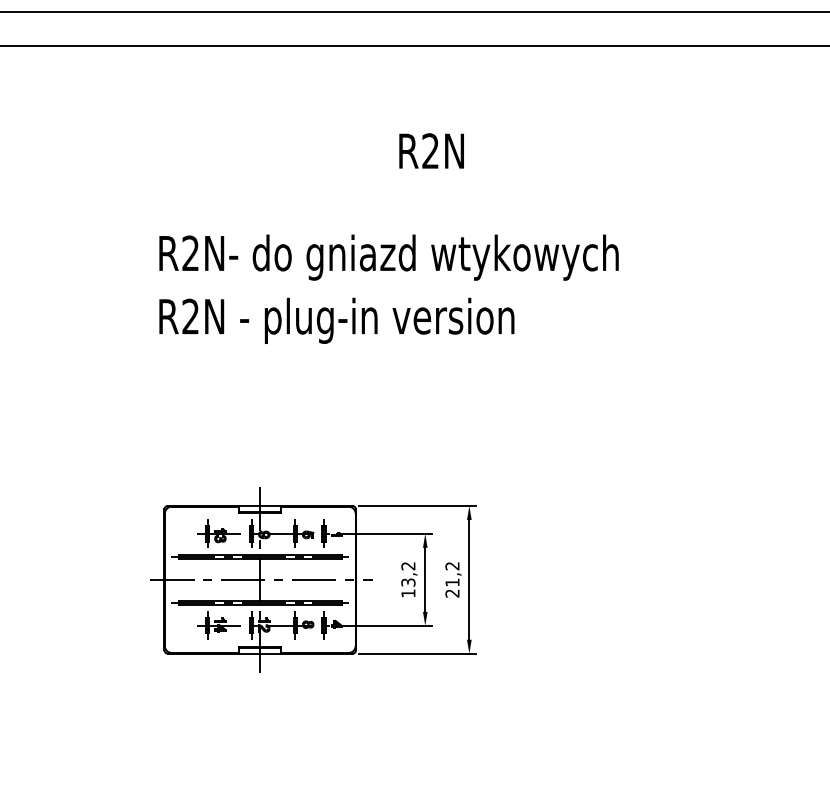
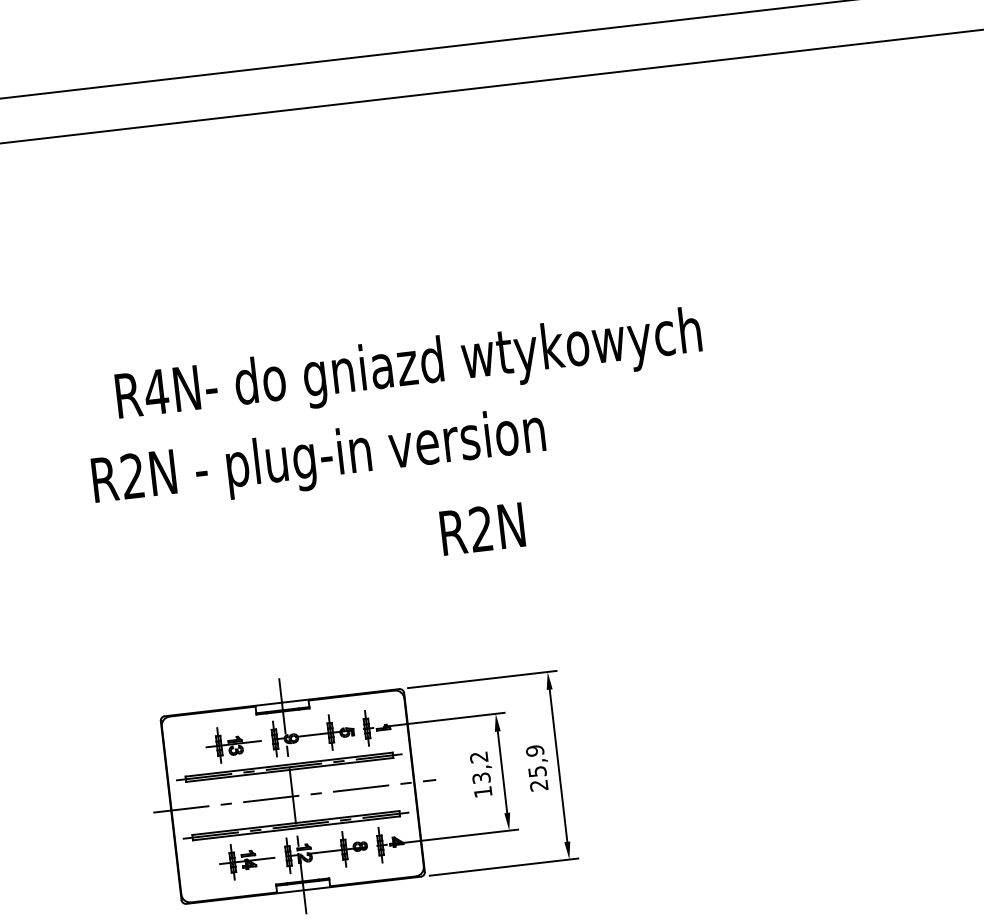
text: (431, 150) -> (482, 528), moved
text: (190, 252) -> (156, 390), R2N- -> R4N-
text: (336, 320) -> (318, 459), moved
text: (452, 574) -> (536, 761), 21,2 -> 25,9

